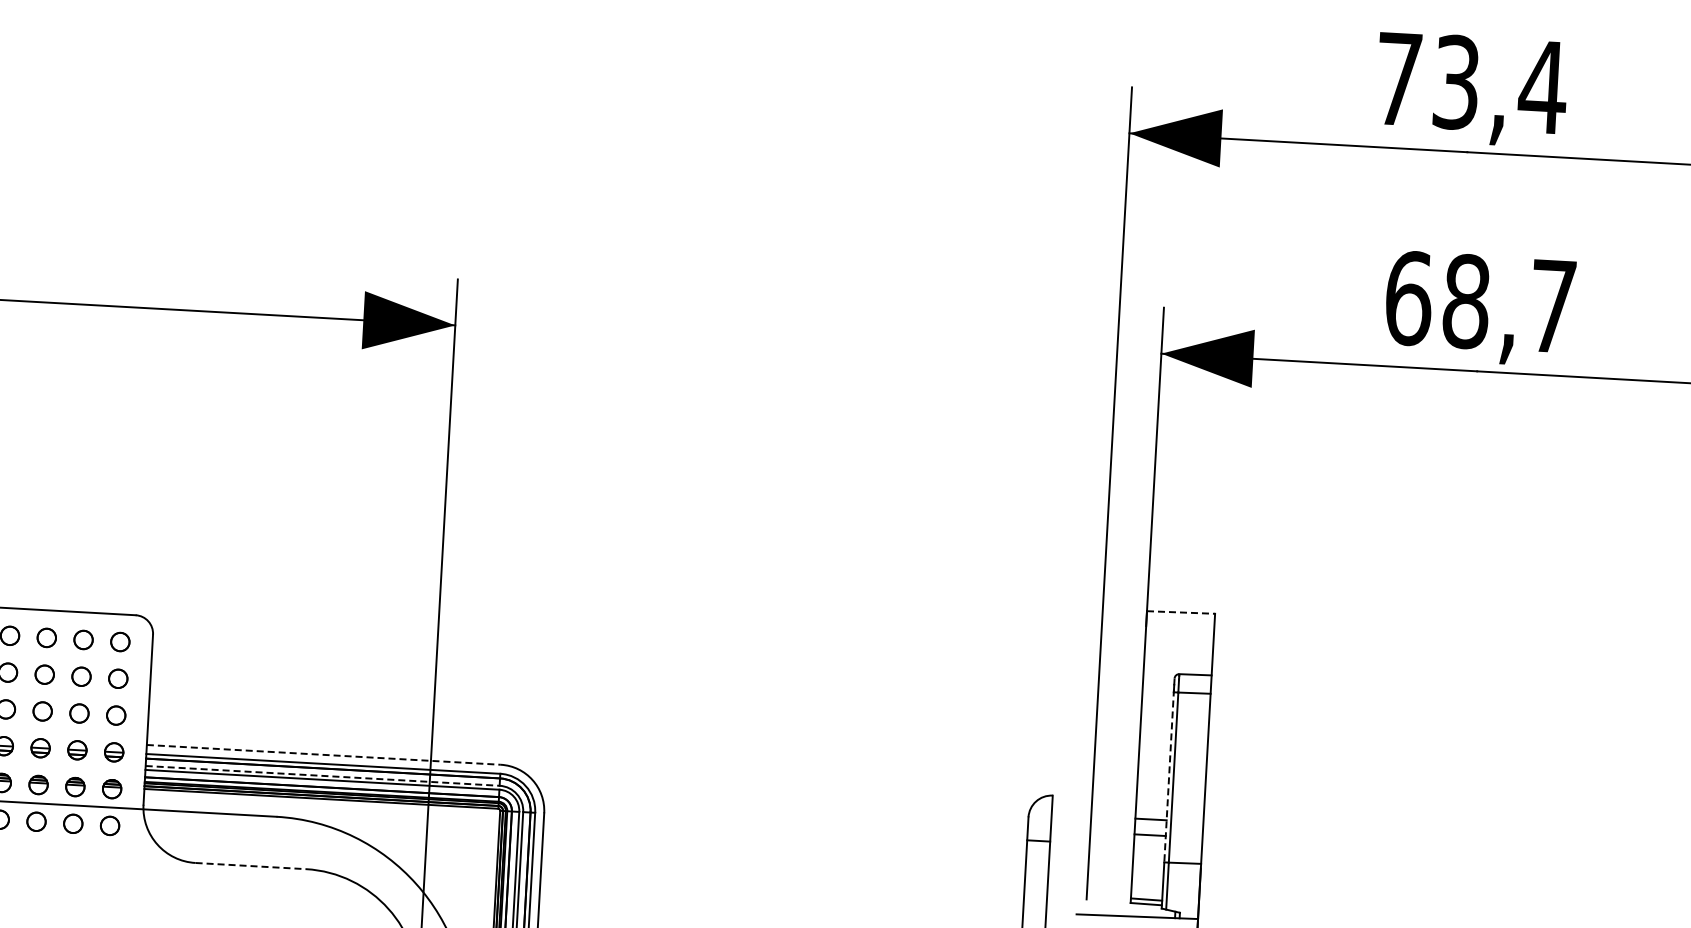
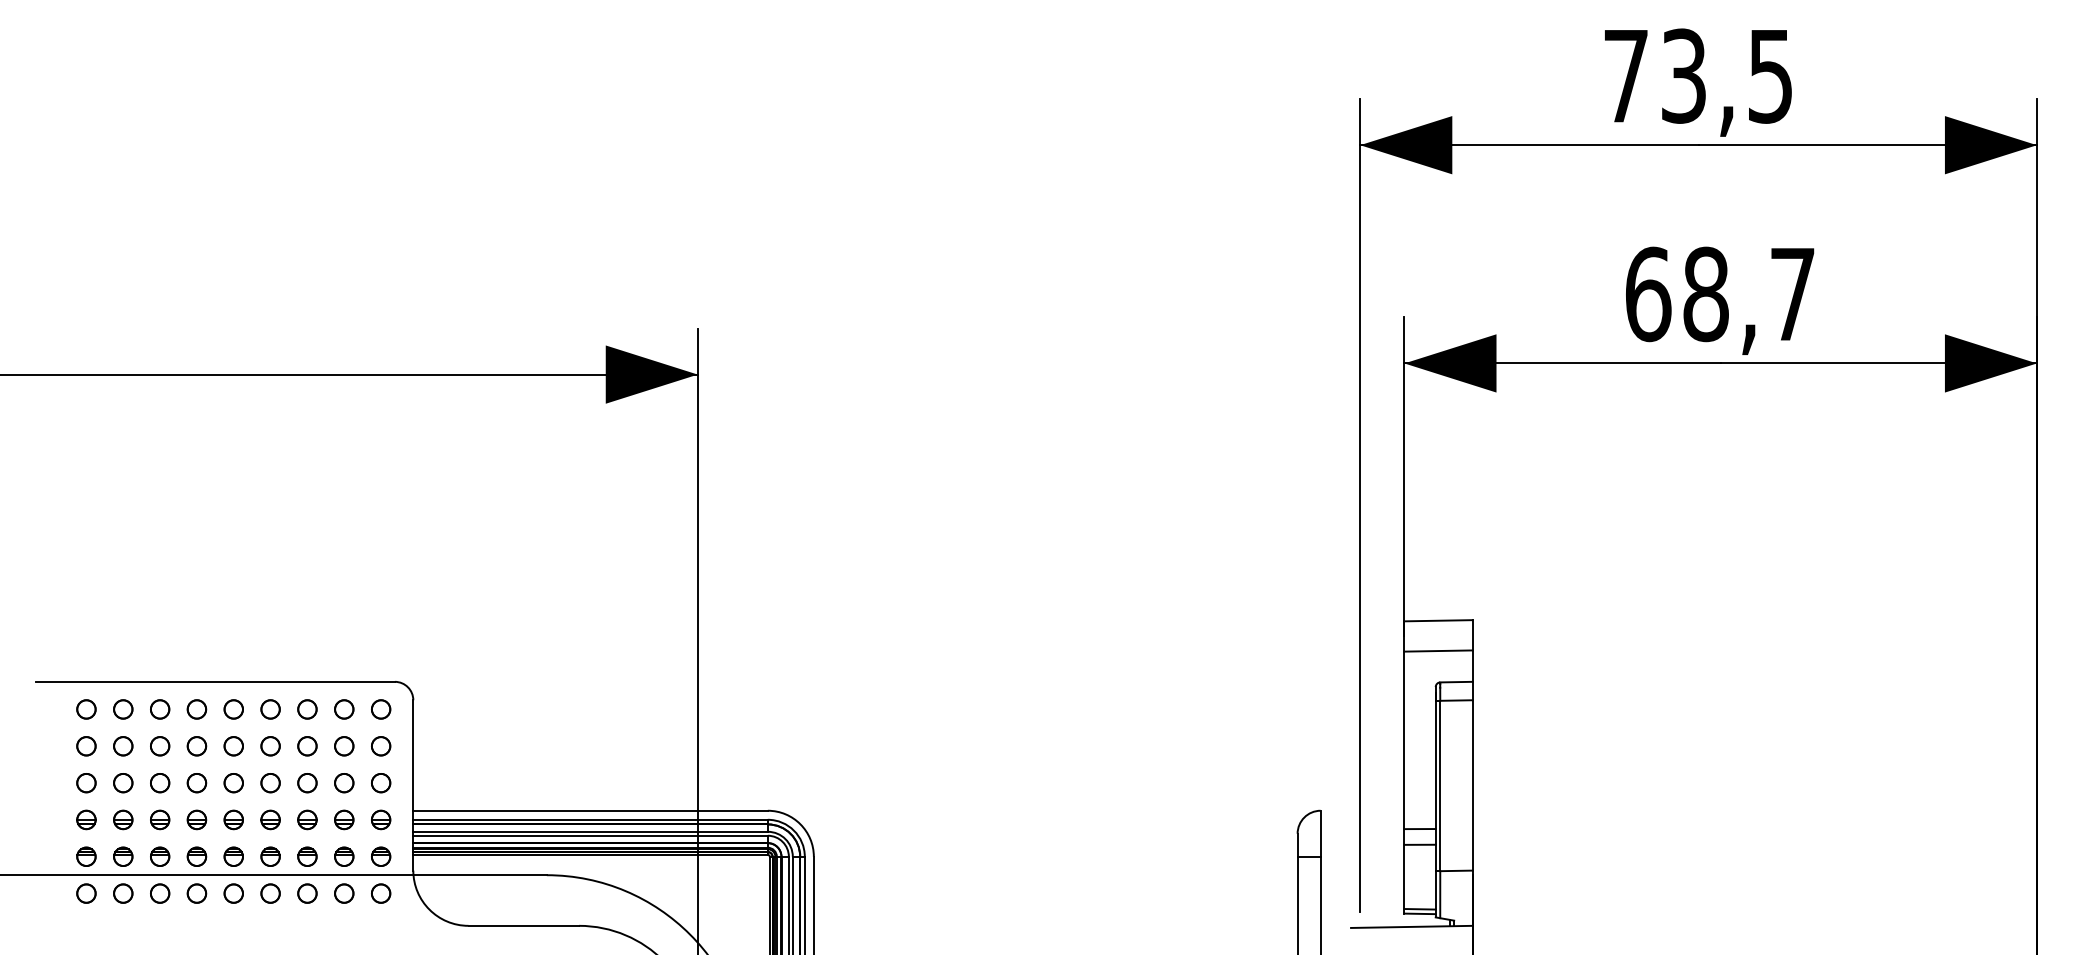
text: (1542, 87) -> (1770, 76), 73,4 -> 73,5
line: (1182, 612) -> (1439, 620), dashed -> solid
line: (1179, 642) -> (1438, 650), added
line: (324, 754) -> (591, 810), dashed -> solid
line: (1169, 770) -> (1435, 779), dashed -> solid
line: (323, 775) -> (591, 831), dashed -> solid
line: (251, 865) -> (524, 925), dashed -> solid

